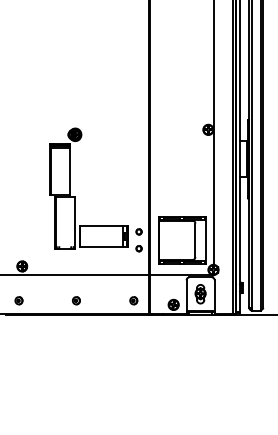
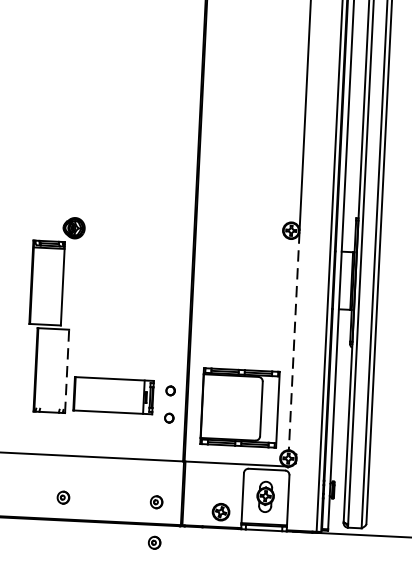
line: (213, 198) -> (294, 342), solid -> dashed
line: (74, 223) -> (66, 372), solid -> dashed
part: (133, 325) -> (154, 542), added

